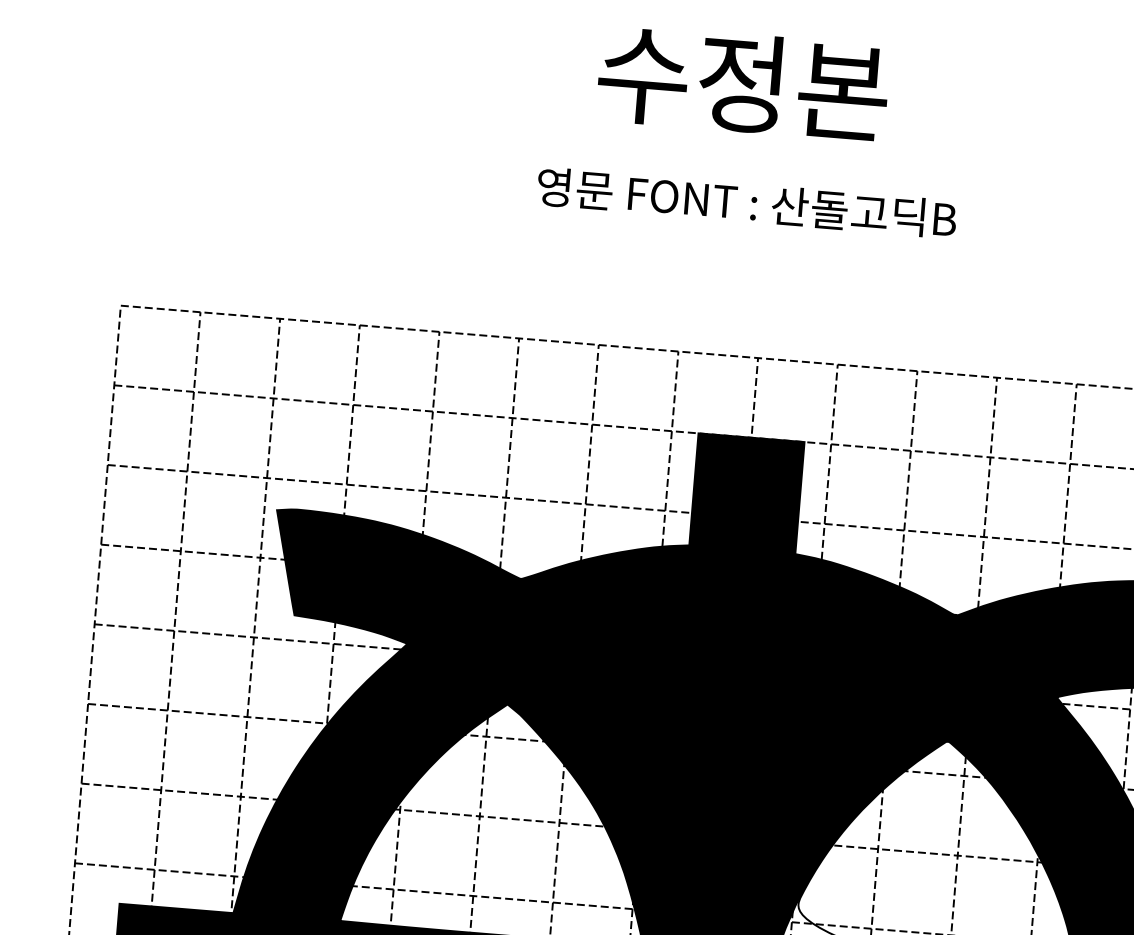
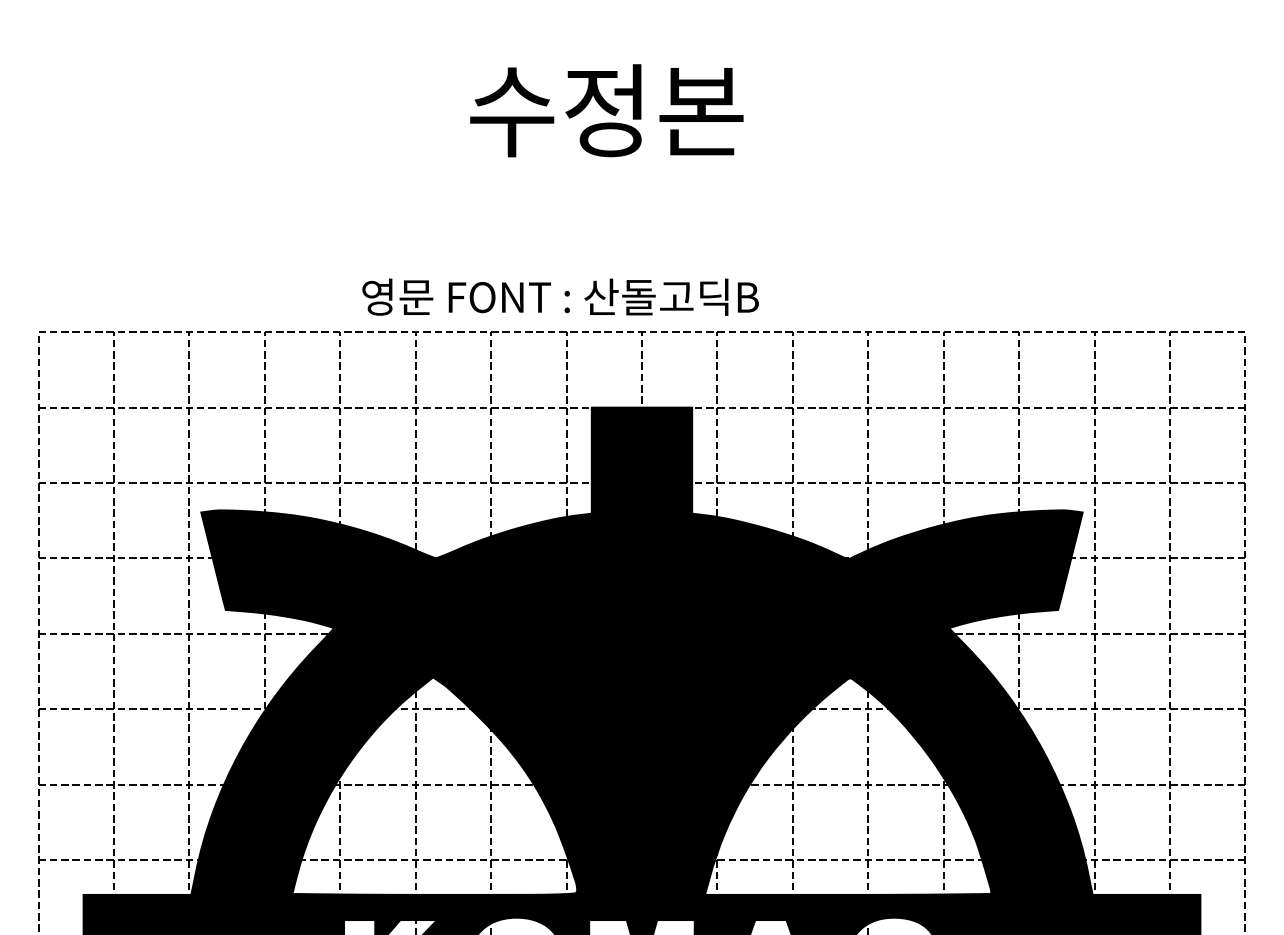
text: (742, 82) -> (606, 110), moved
text: (746, 202) -> (560, 296), moved

